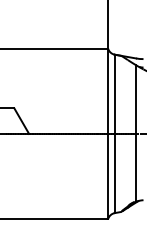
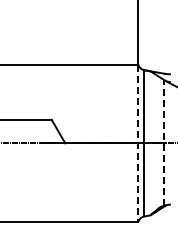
line: (136, 132) -> (164, 142), solid -> dashed
line: (108, 134) -> (138, 143), solid -> dashed

